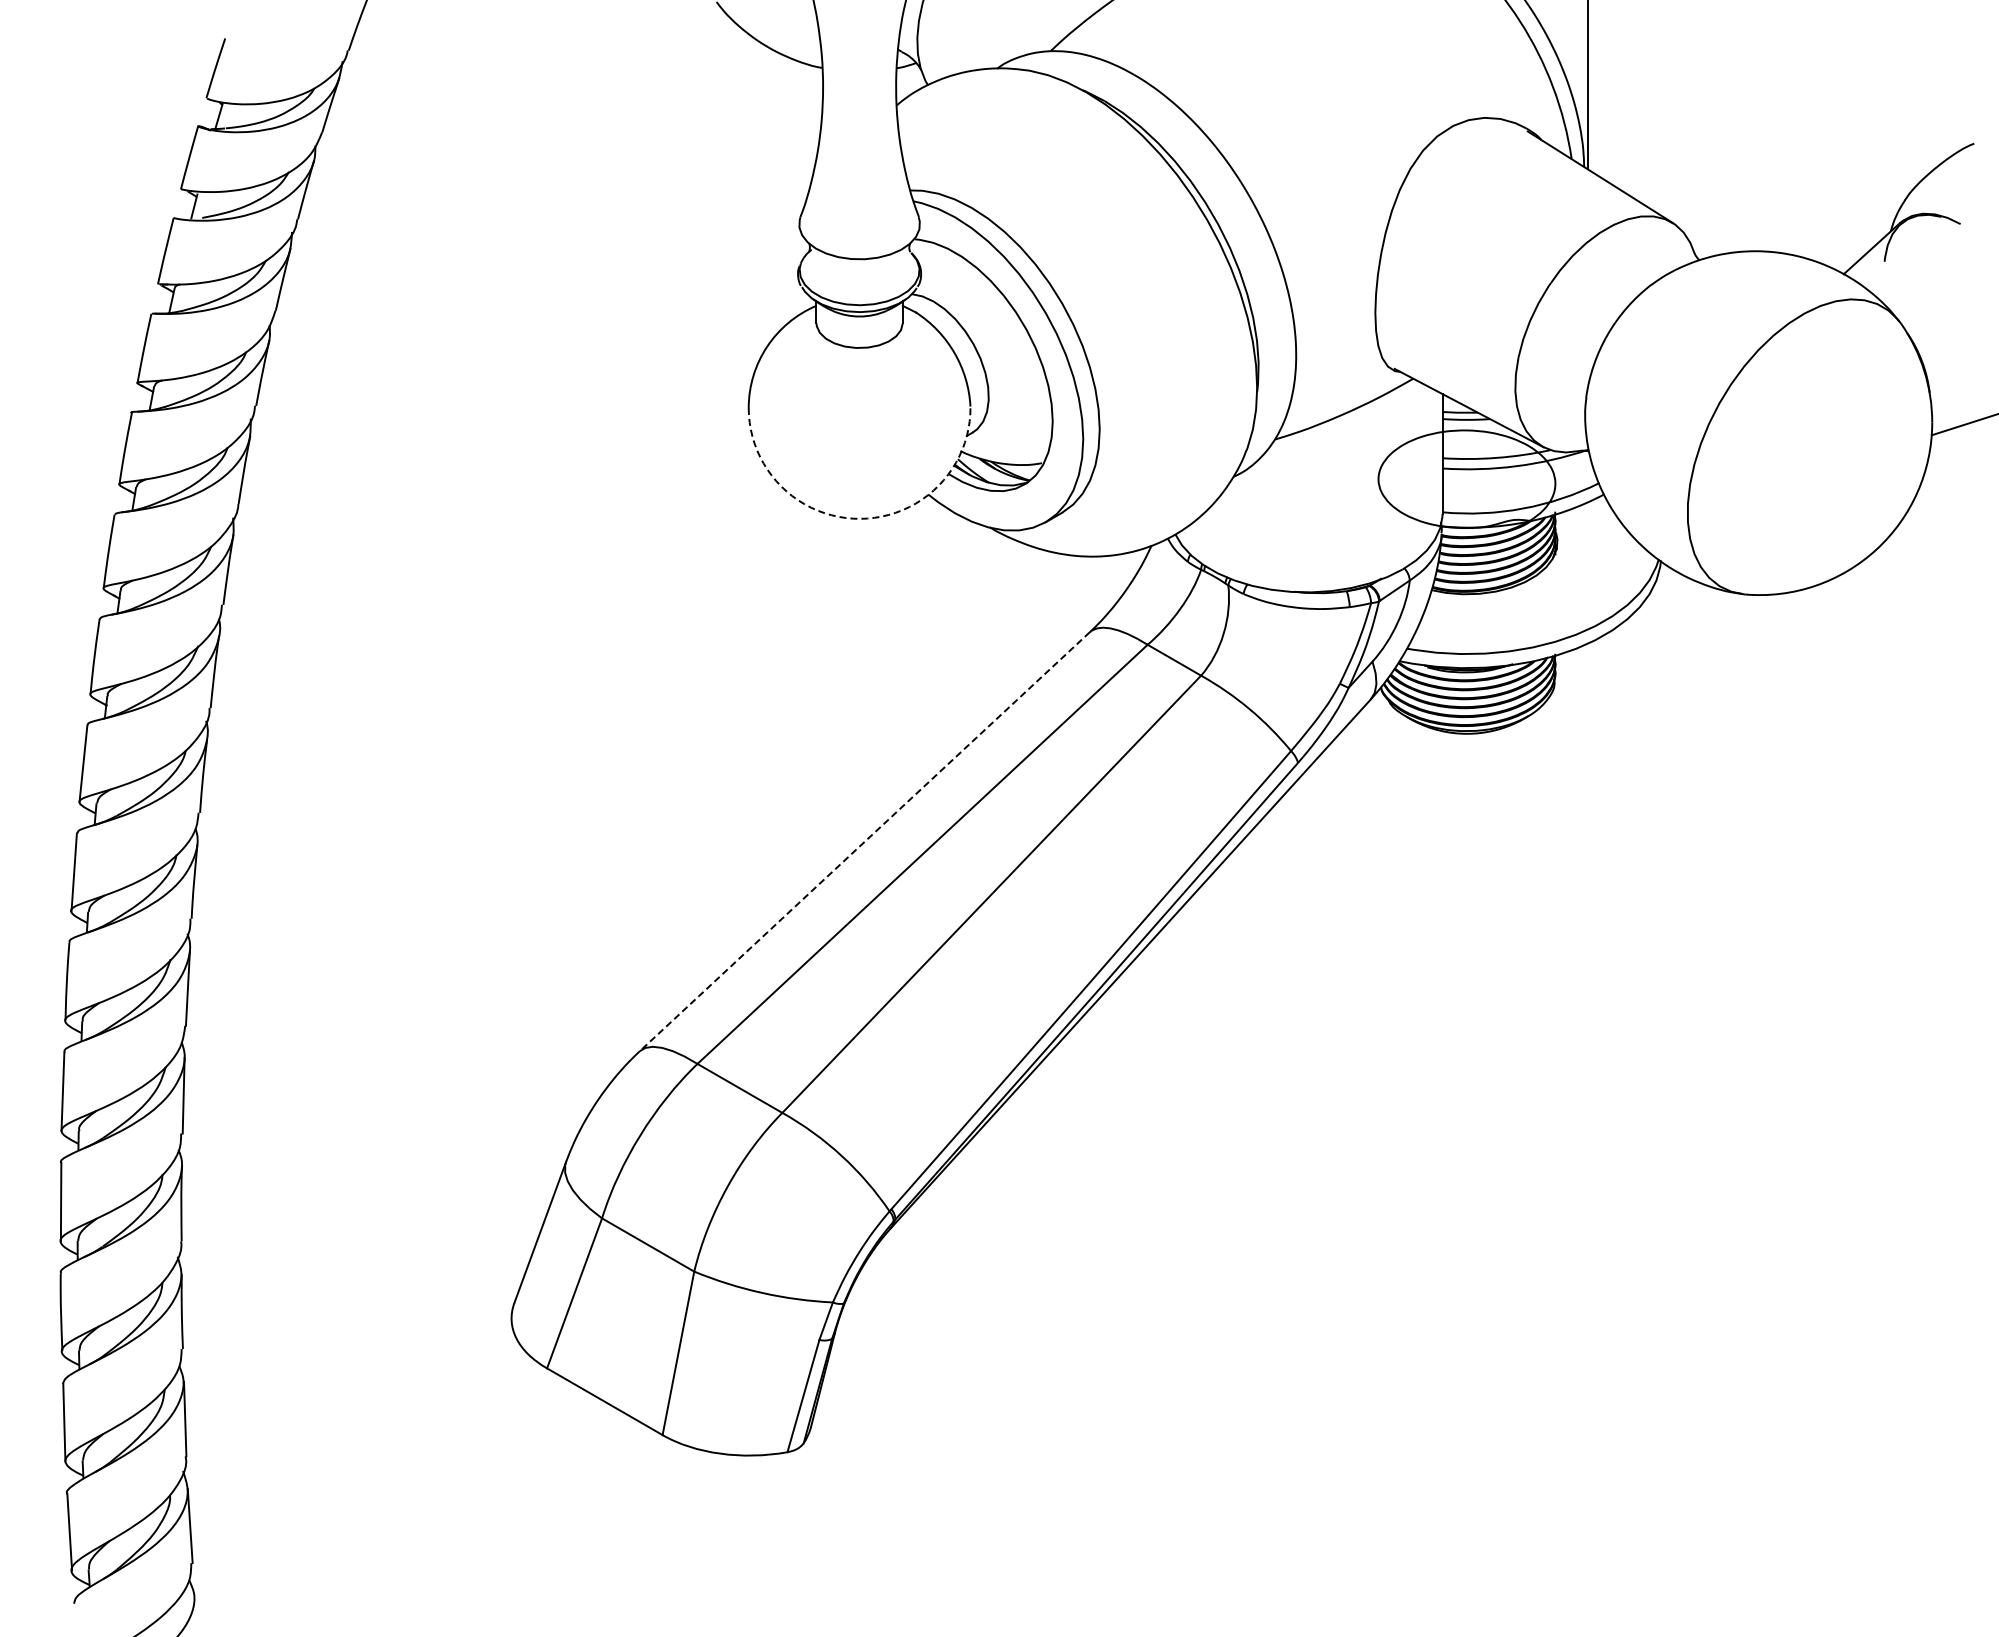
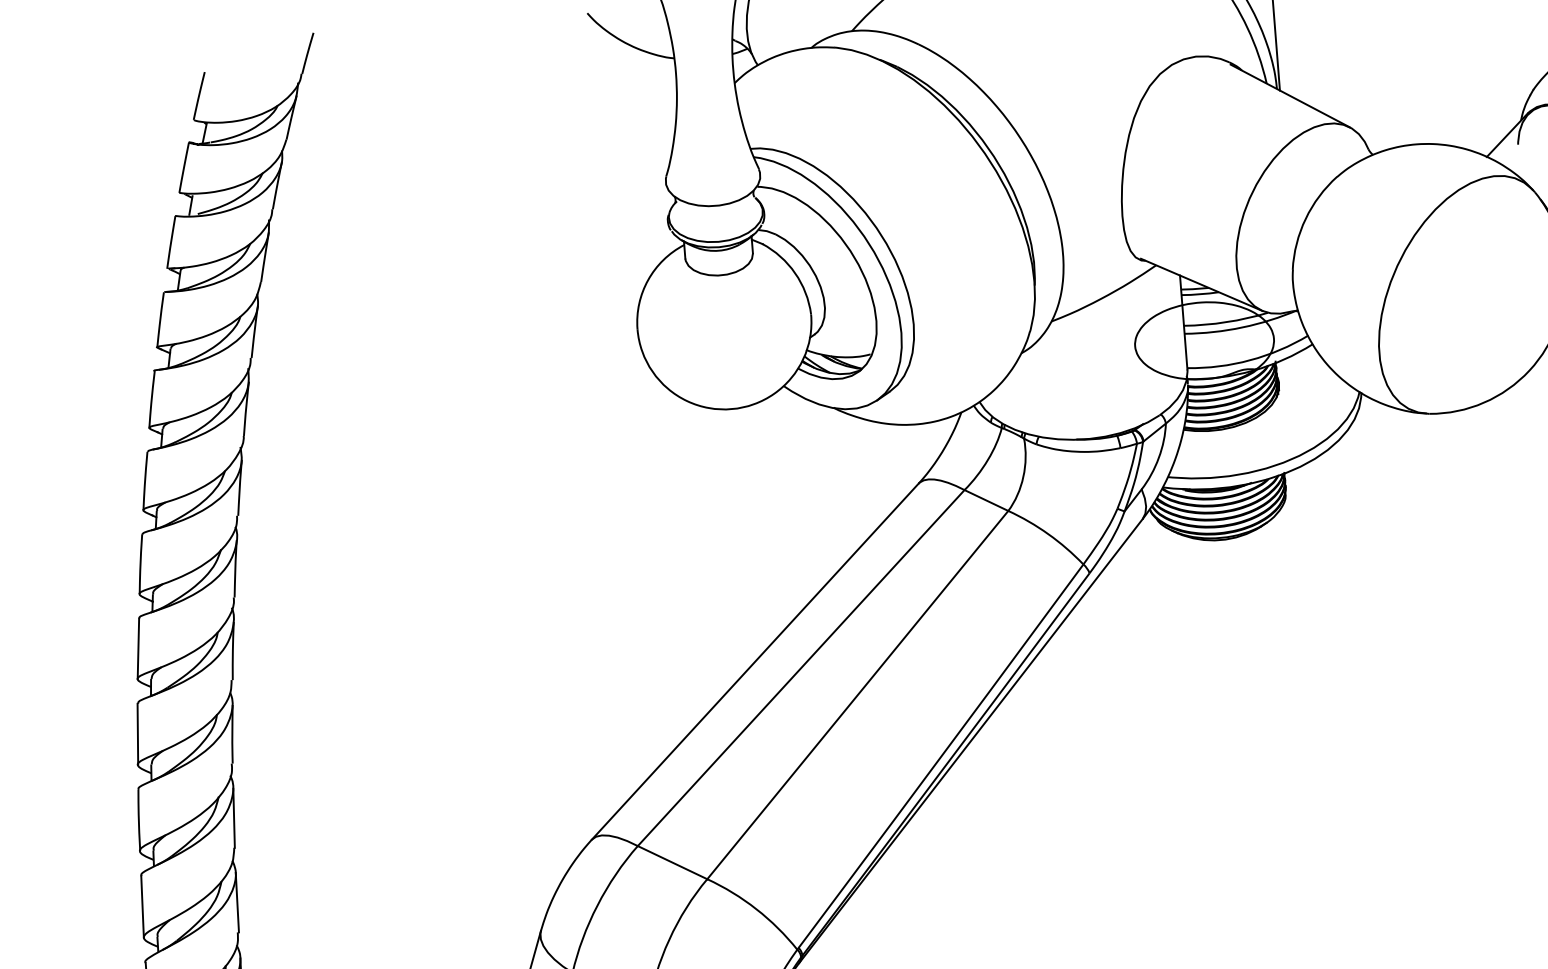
arc: (860, 518) -> (731, 408), dashed -> solid
line: (864, 841) -> (754, 661), dashed -> solid

